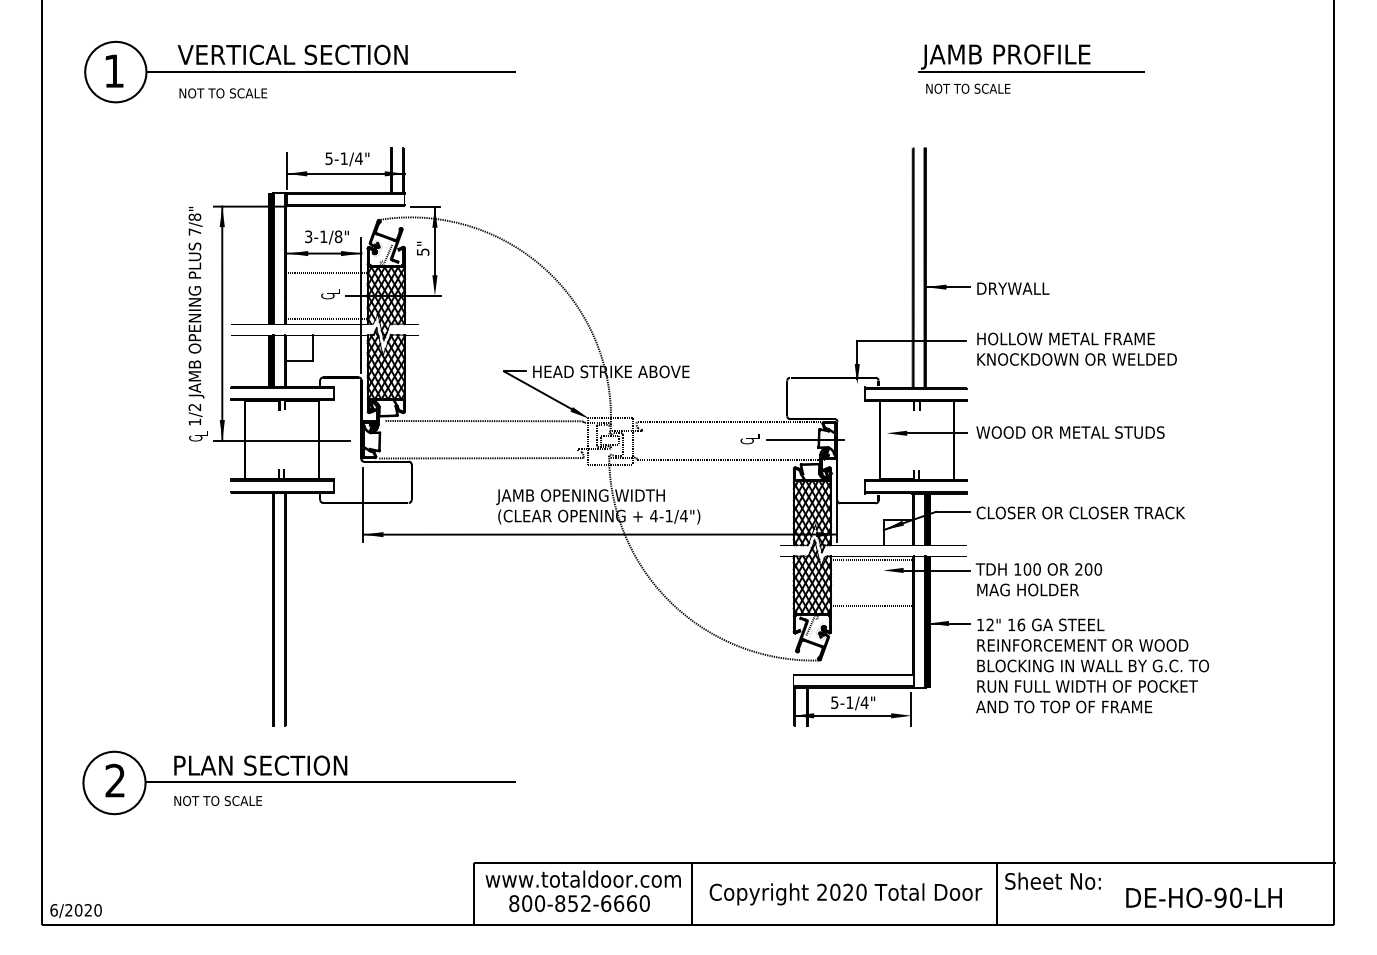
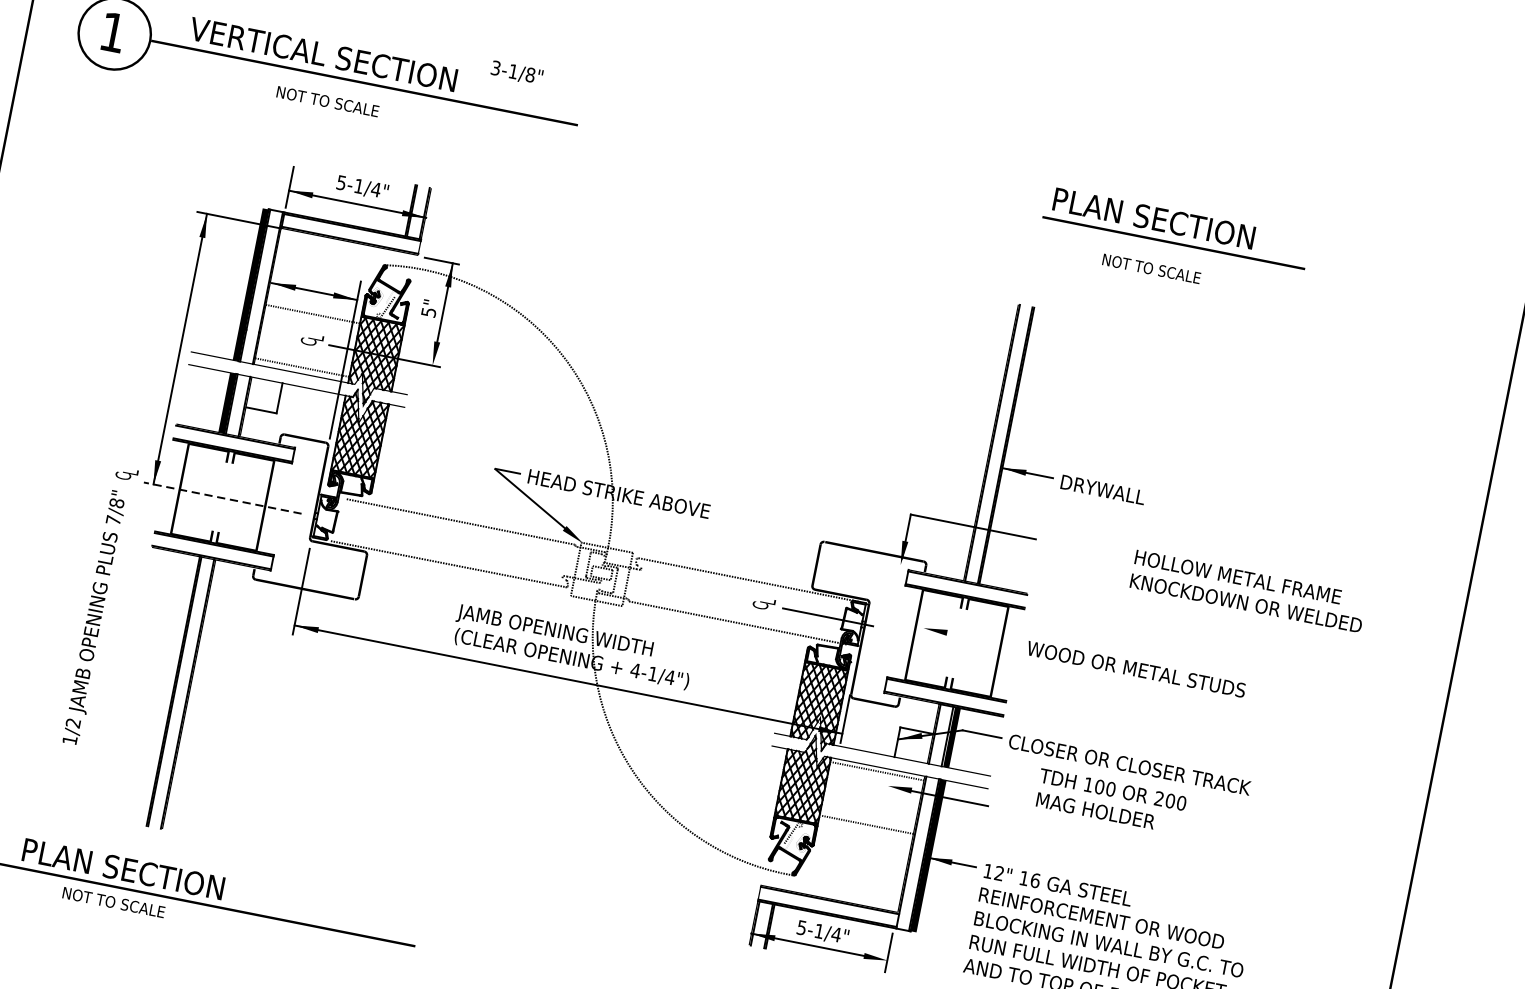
text: (1009, 56) -> (1151, 220), JAMB PROFILE -> PLAN SECTION
text: (968, 88) -> (1151, 268), moved
text: (223, 93) -> (328, 101), moved
text: (326, 237) -> (516, 73), moved
text: (196, 316) -> (95, 618), moved
text: (1076, 348) -> (1248, 590), moved
line: (937, 433) -> (982, 640), removed
line: (281, 440) -> (221, 497), solid -> dashed
text: (1038, 579) -> (1110, 801), moved
text: (218, 800) -> (114, 902), moved

